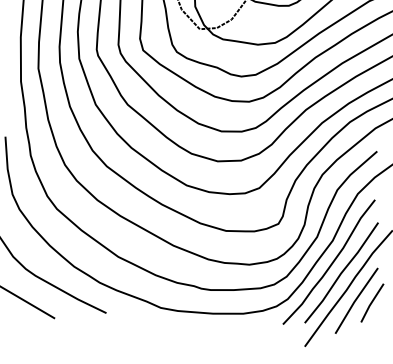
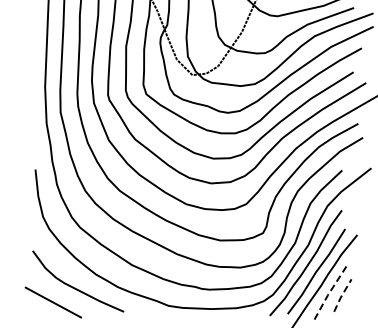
line: (355, 301) -> (328, 294), solid -> dashed
line: (372, 303) -> (342, 295), solid -> dashed

